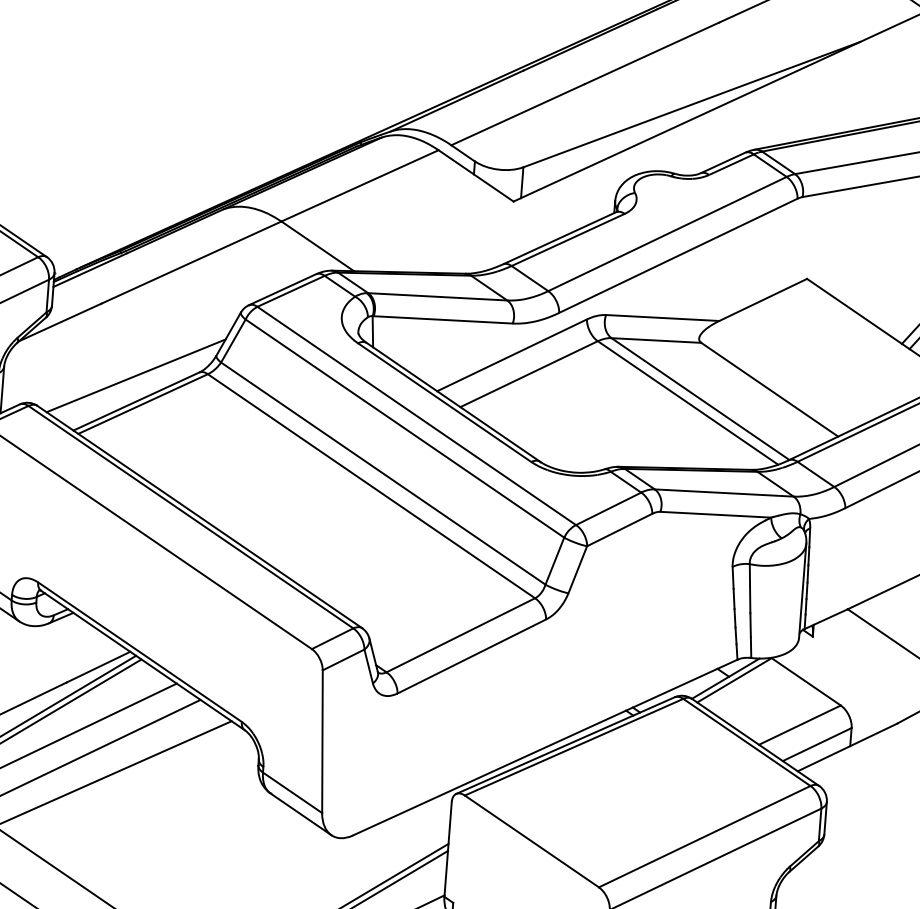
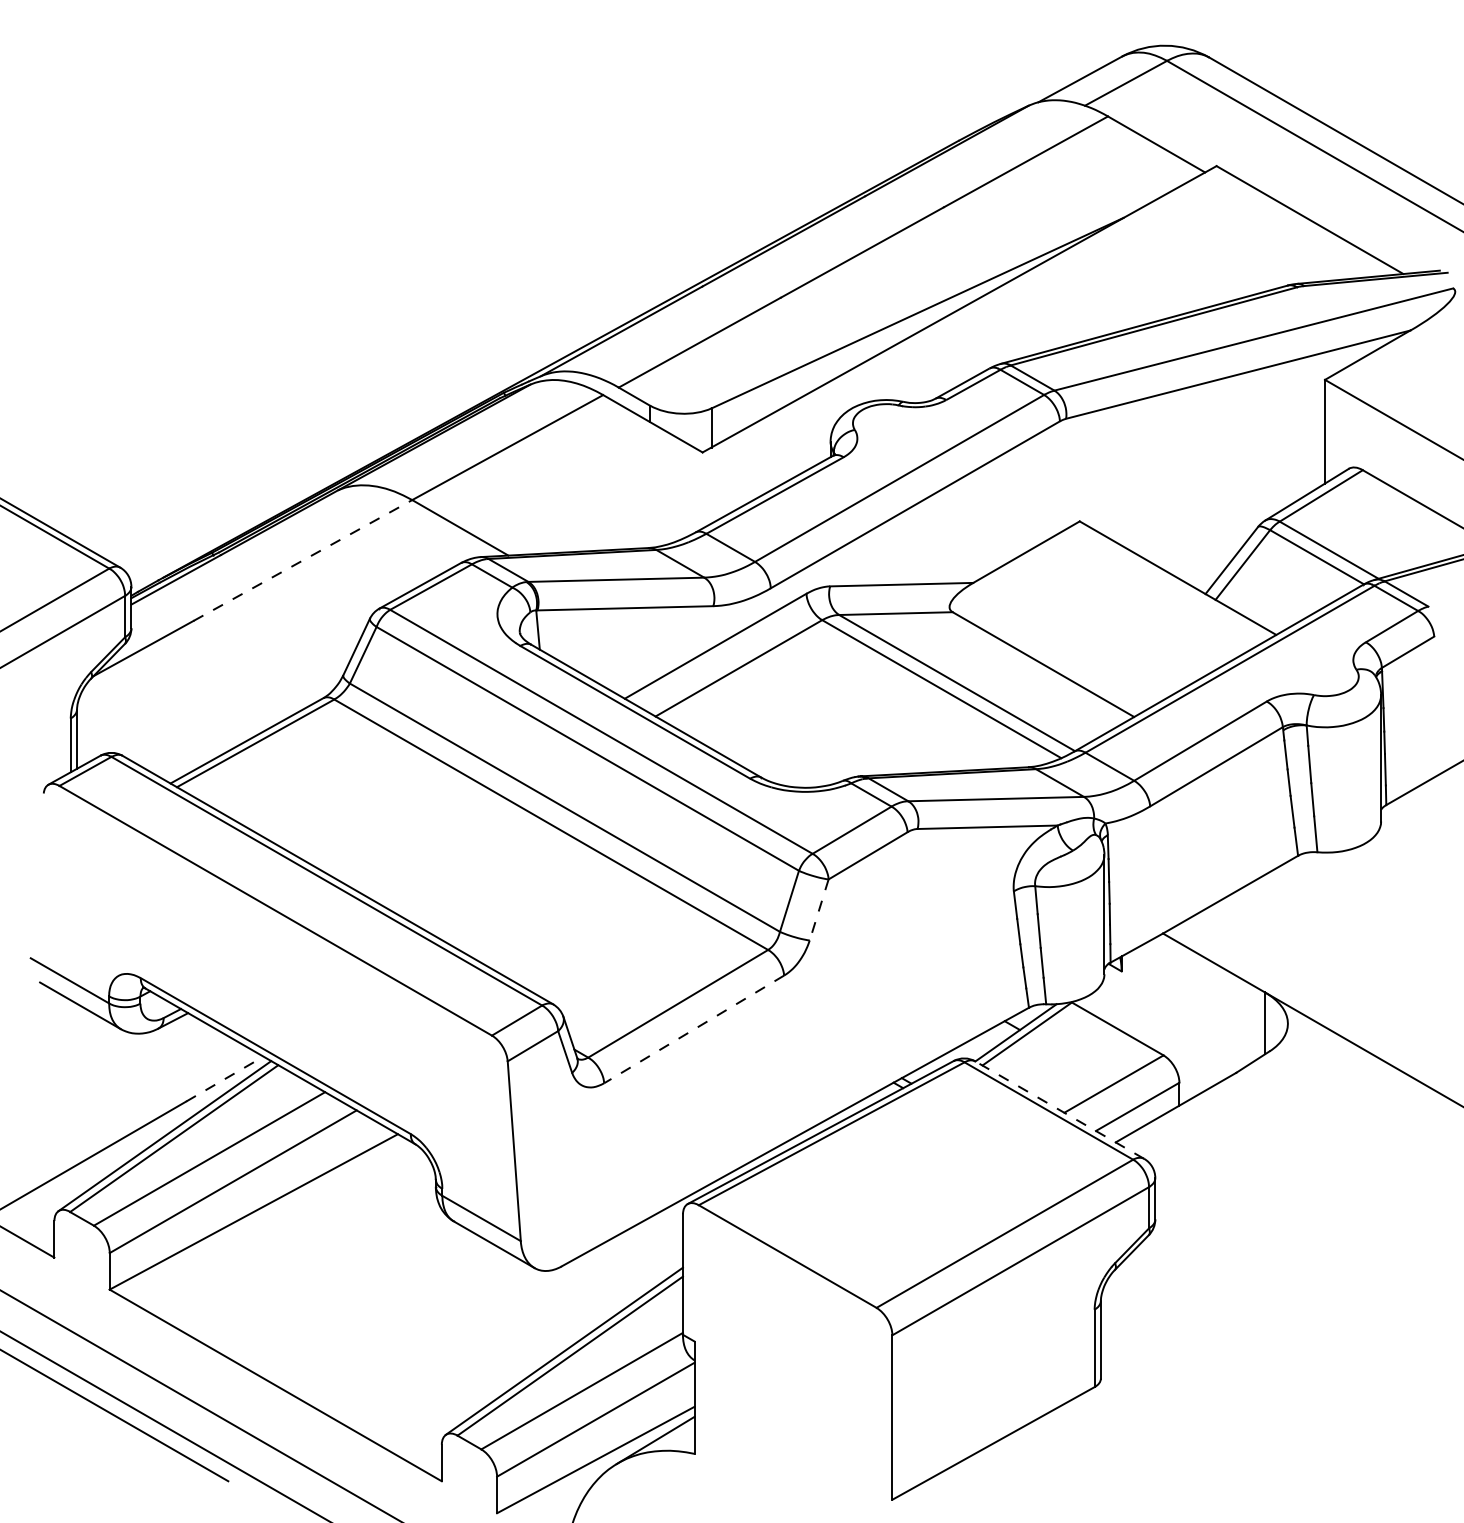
line: (191, 262) -> (302, 560), solid -> dashed
line: (136, 375) -> (244, 708), removed
line: (578, 569) -> (819, 909), solid -> dashed
line: (472, 656) -> (694, 1029), solid -> dashed
line: (98, 667) -> (224, 1079), solid -> dashed
line: (755, 741) -> (1059, 1109), solid -> dashed

